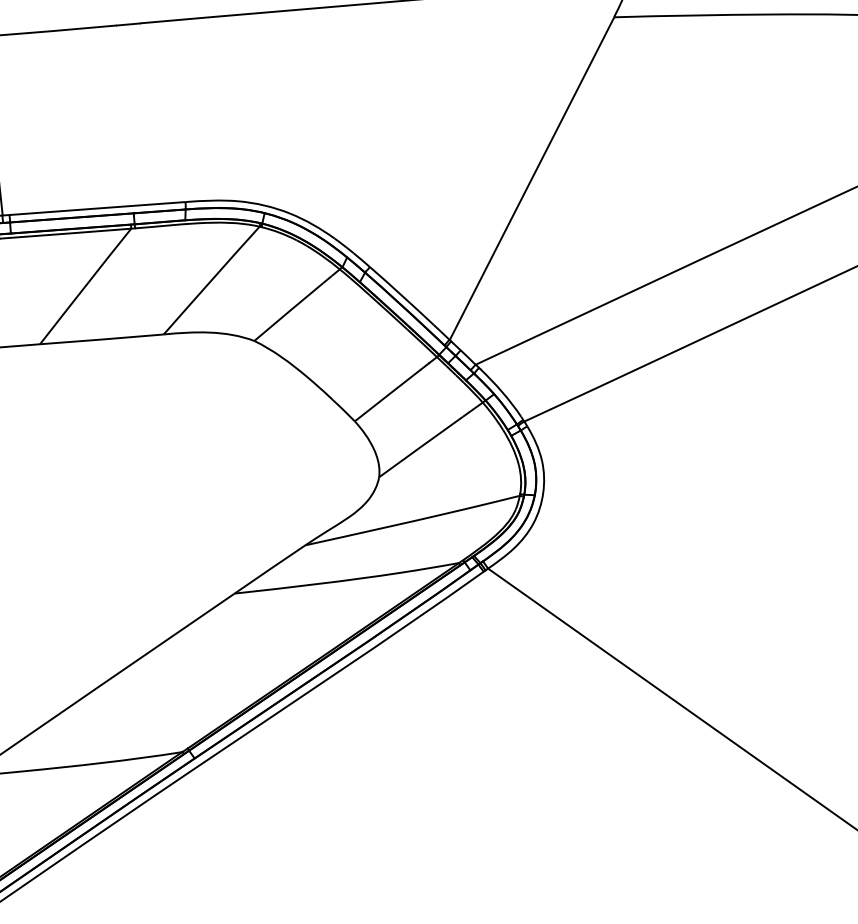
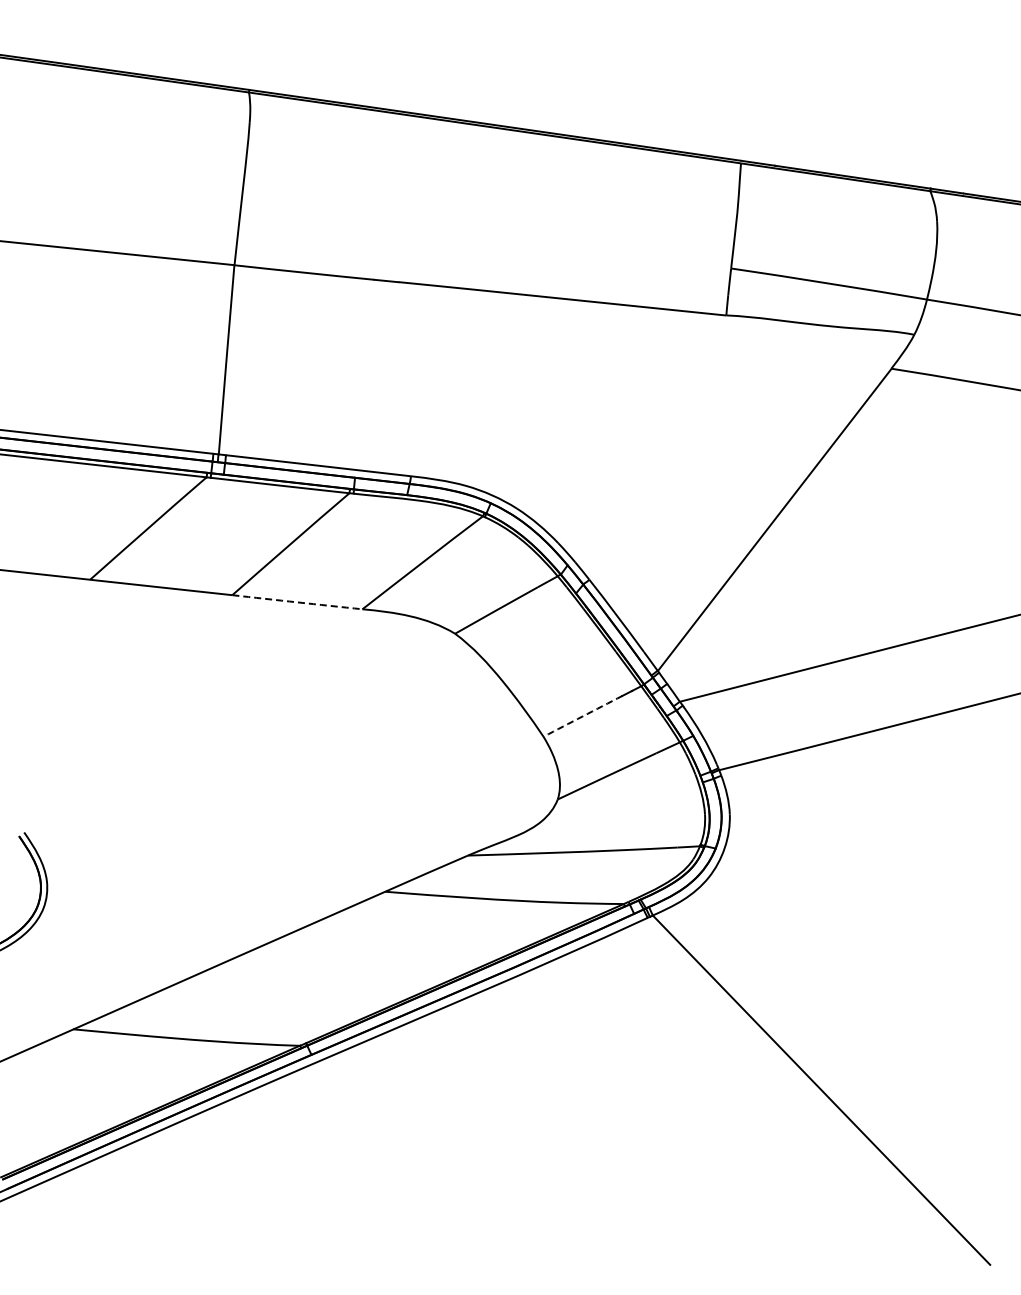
arc: (102, 339) -> (297, 602), solid -> dashed
arc: (387, 395) -> (582, 716), solid -> dashed

